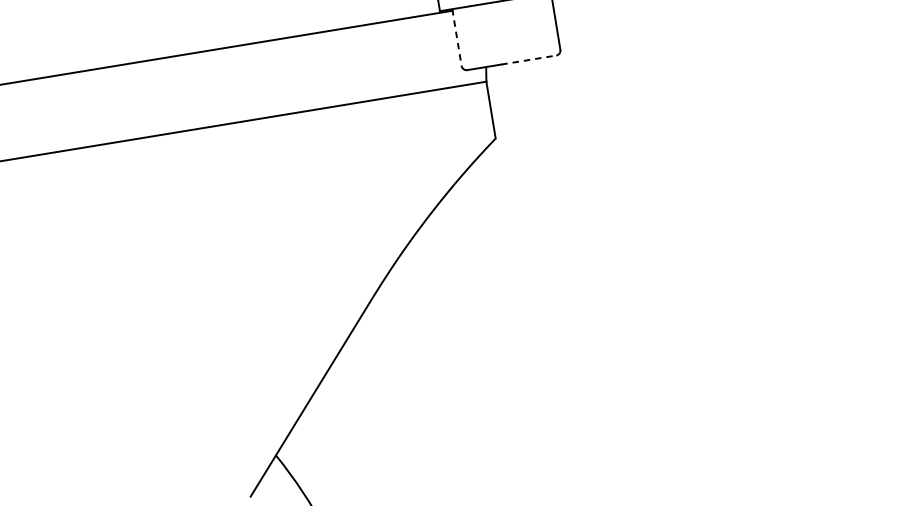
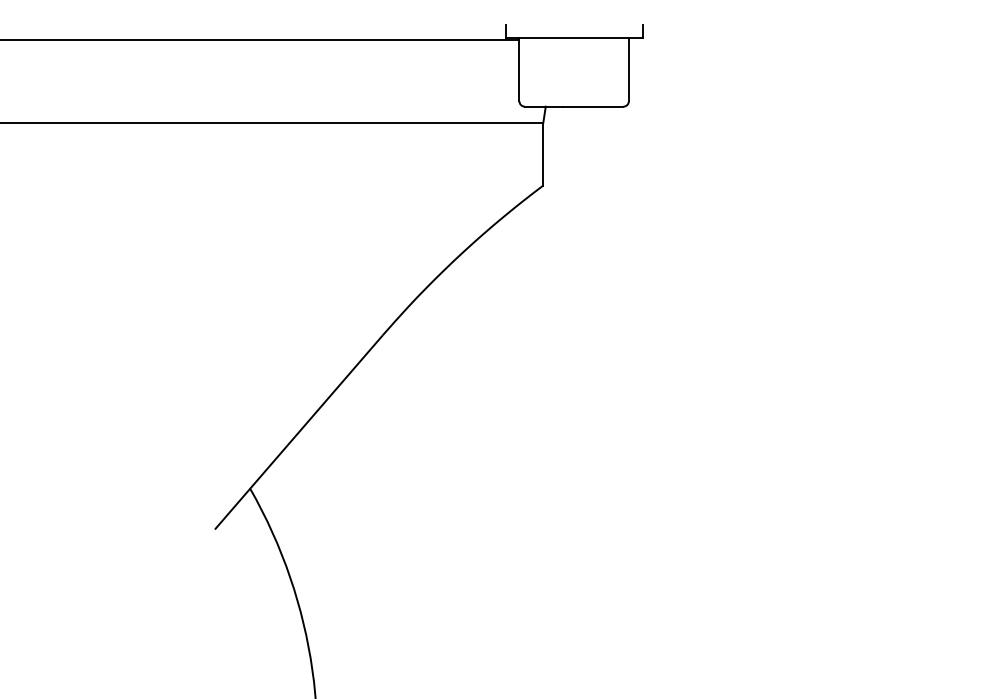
line: (457, 38) -> (519, 70), dashed -> solid
line: (529, 59) -> (593, 106), dashed -> solid

